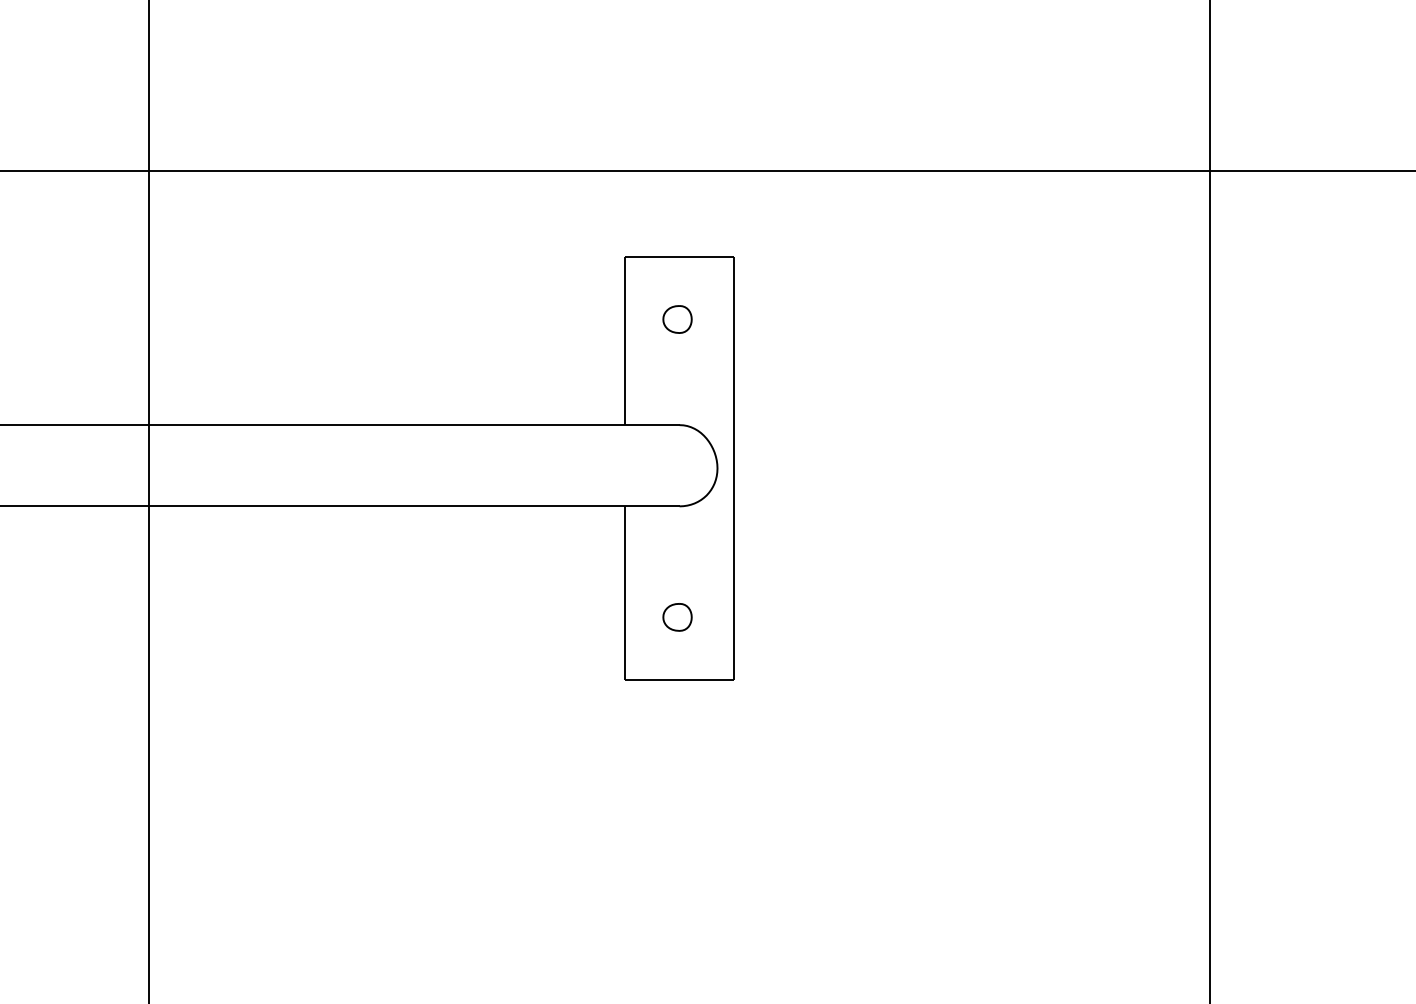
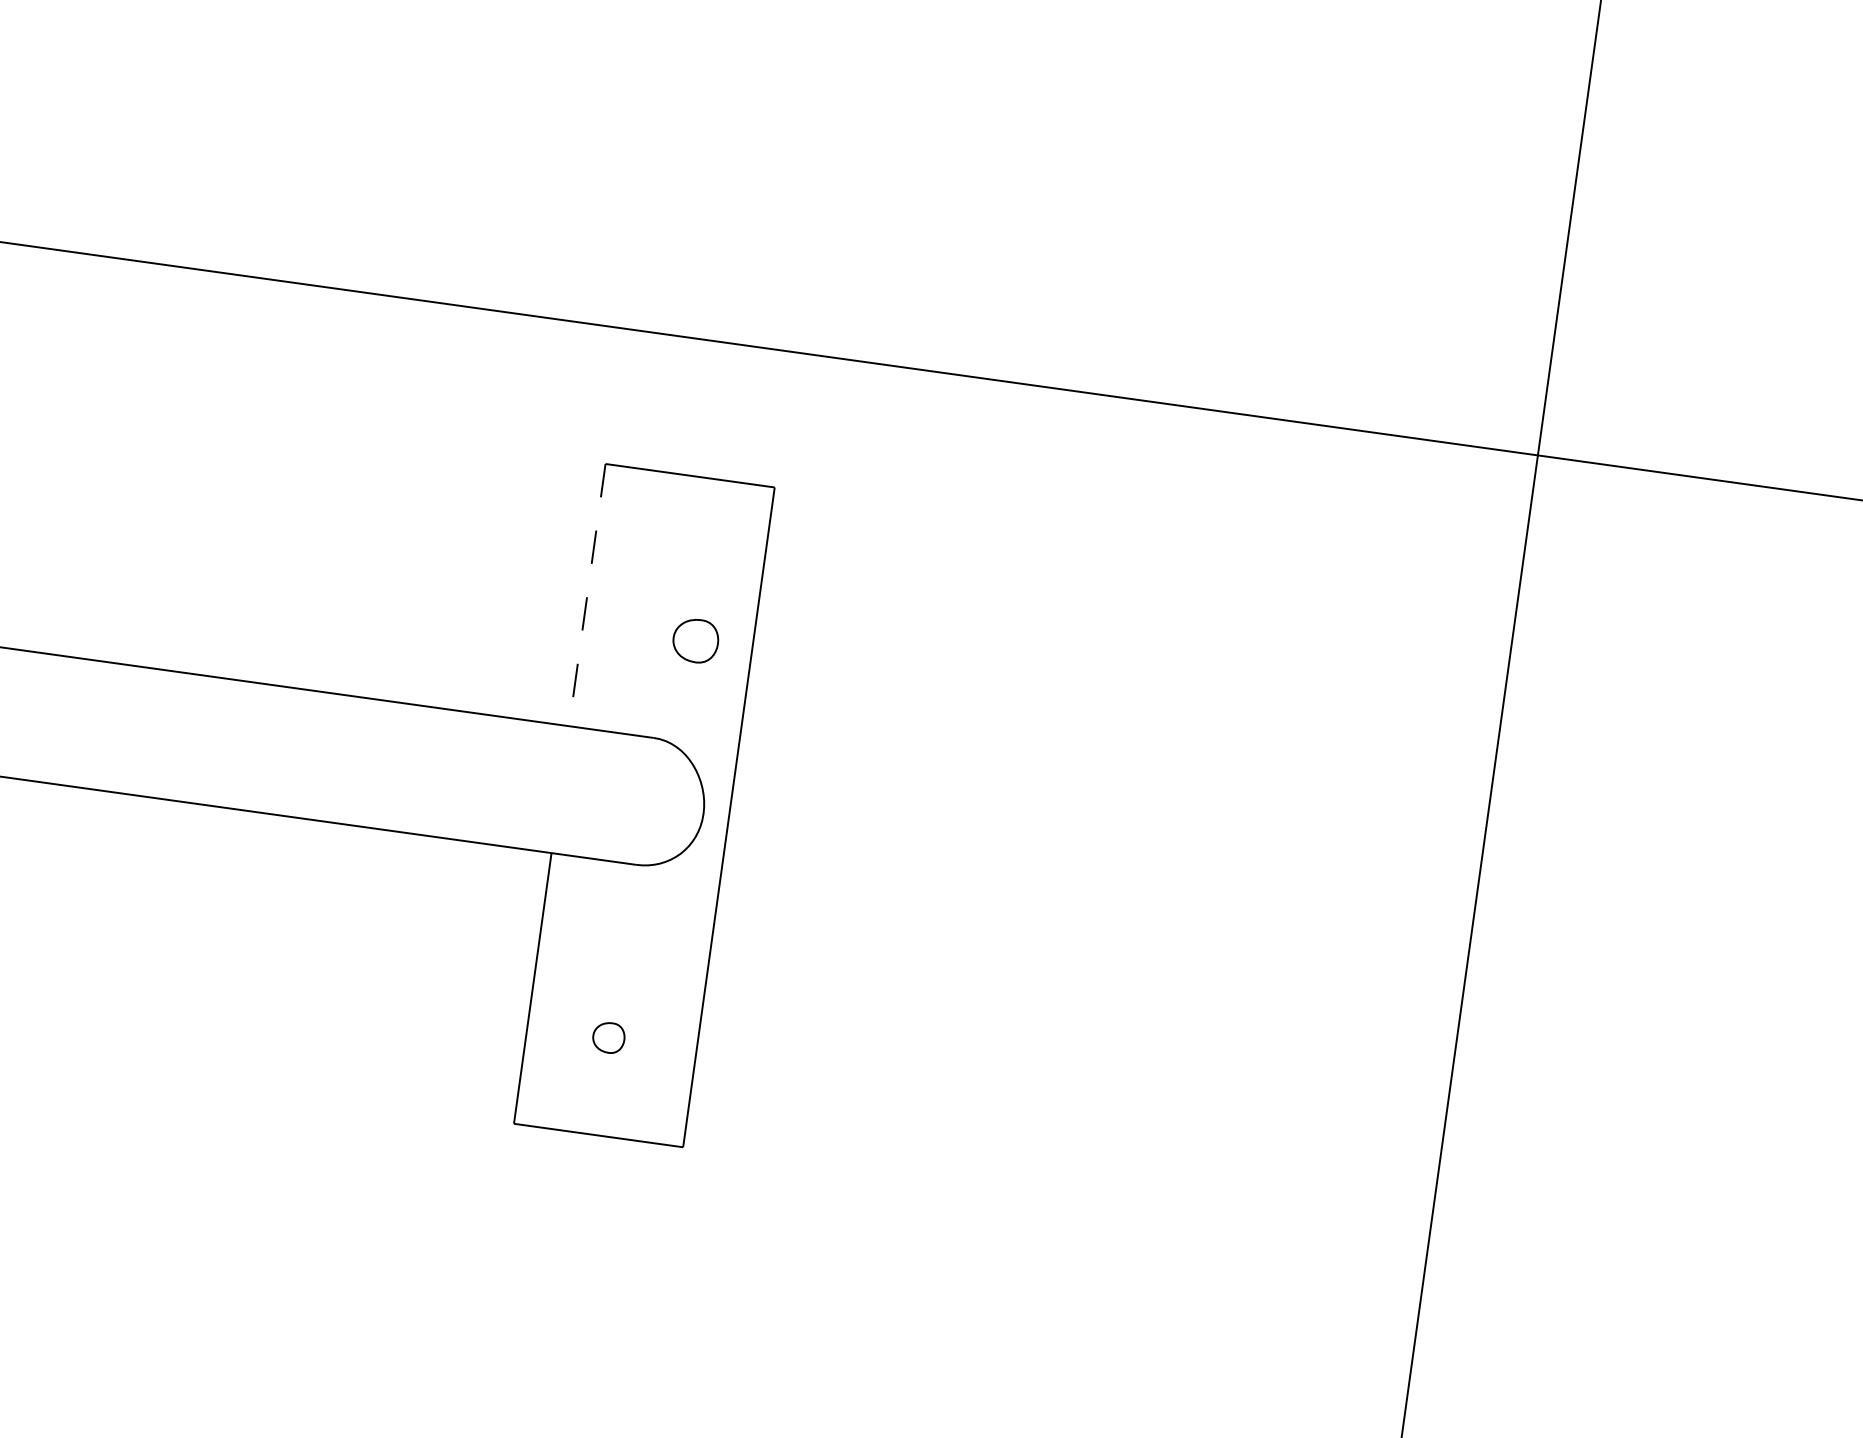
part: (677, 319) -> (695, 640), moved
line: (625, 341) -> (587, 595), solid -> dashed
part: (677, 617) -> (608, 1037), size x0.7

